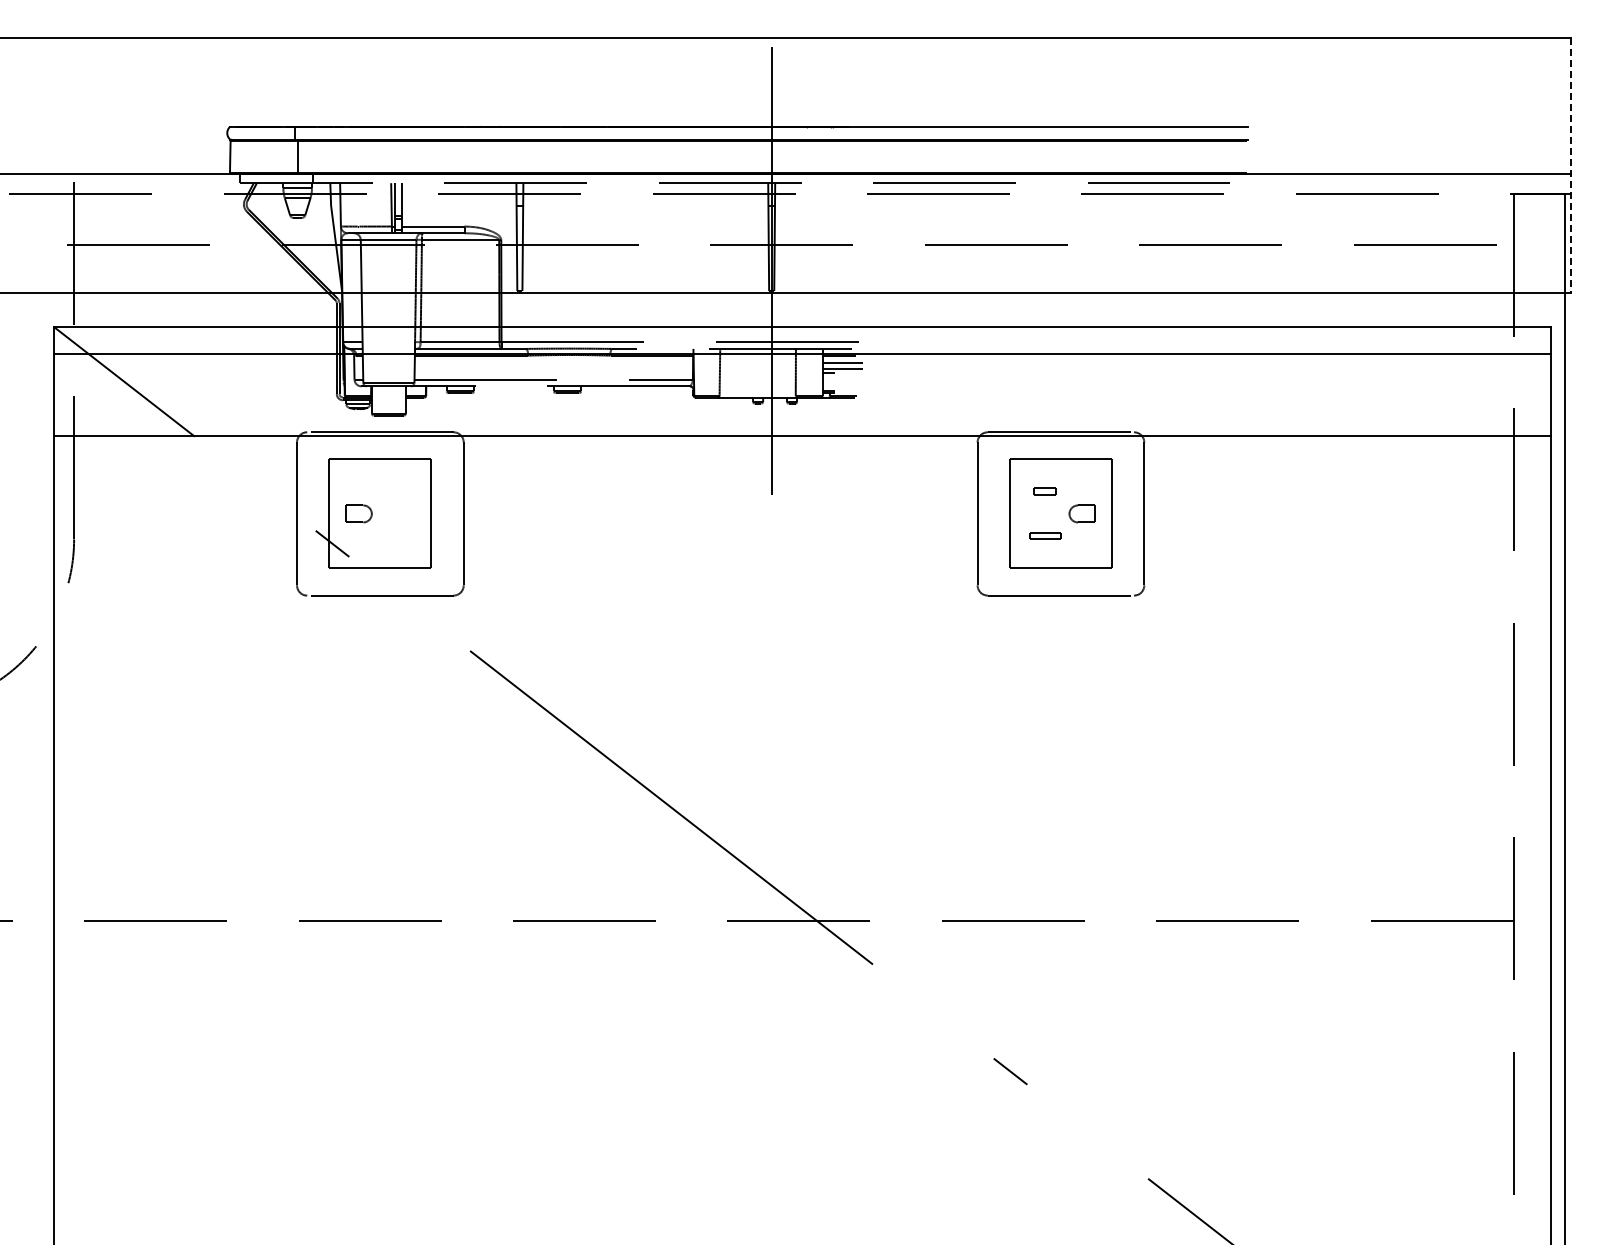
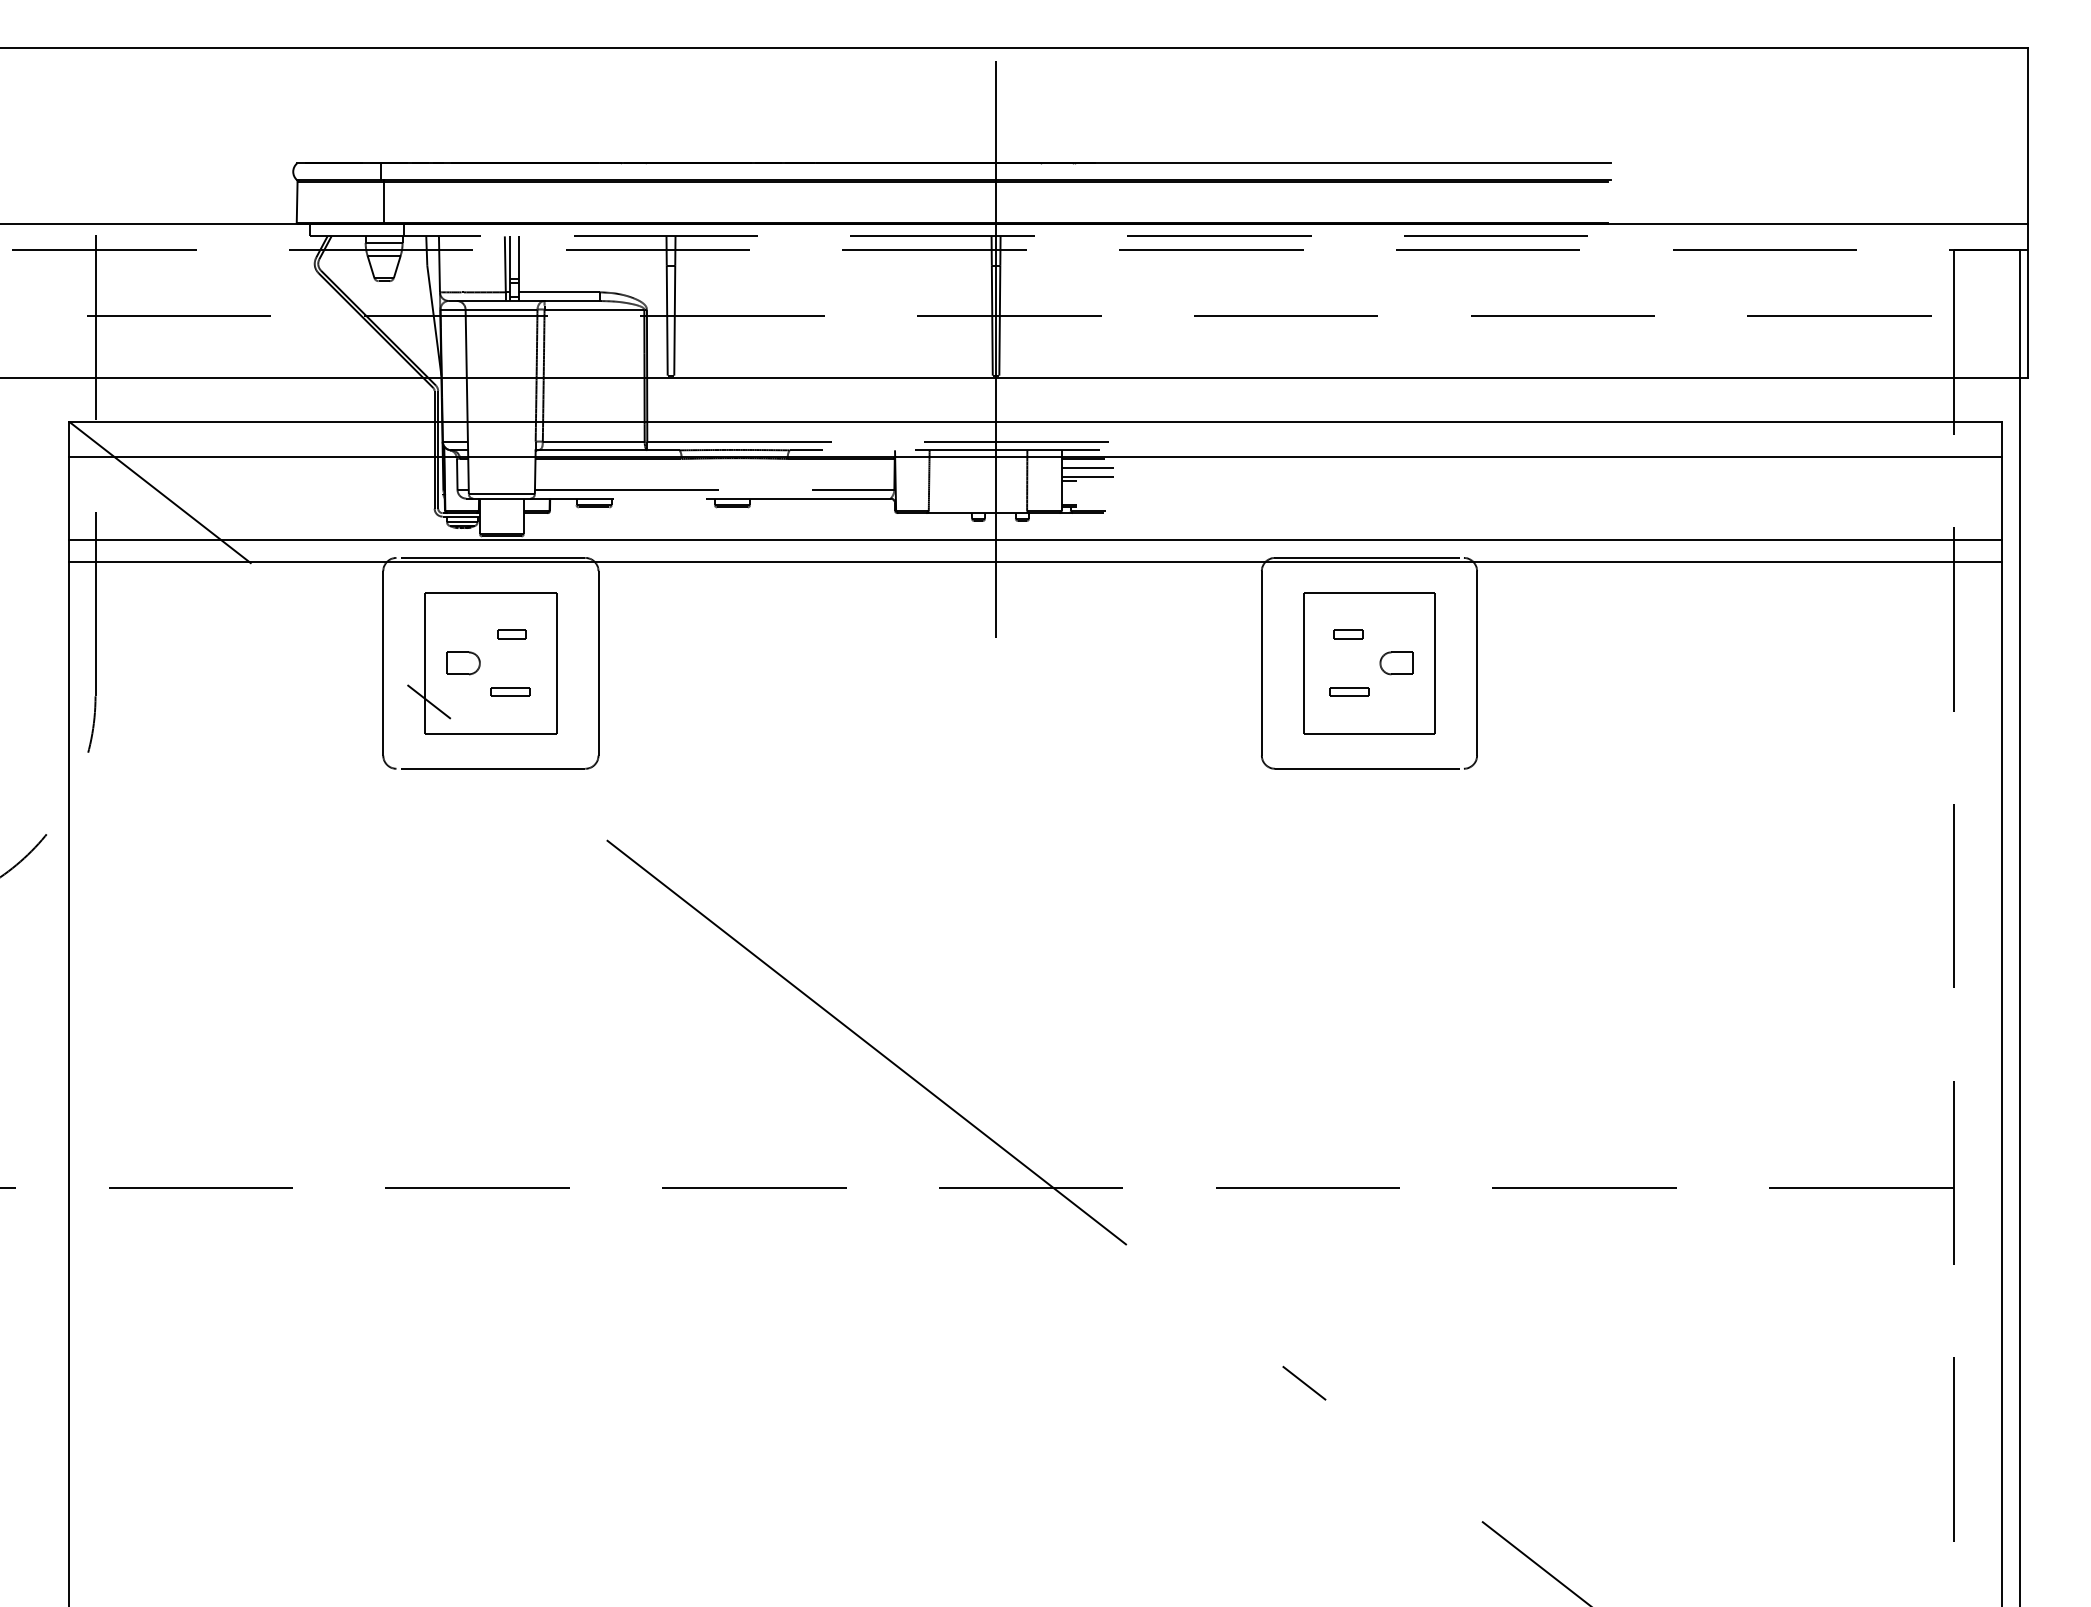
line: (1571, 165) -> (2028, 213), dashed -> solid
line: (801, 418) -> (1034, 540), added
part: (396, 491) -> (511, 634), added
part: (395, 535) -> (510, 691), added

